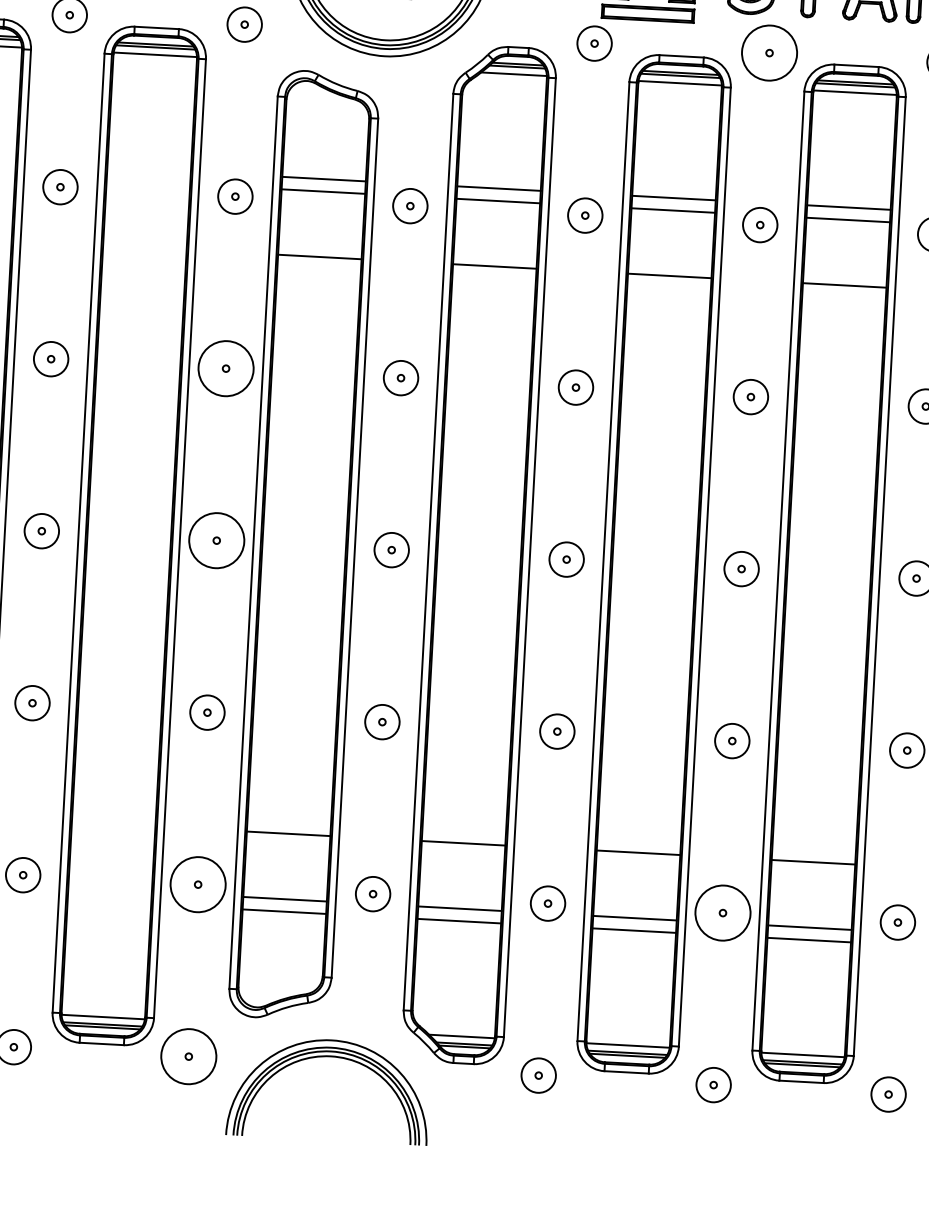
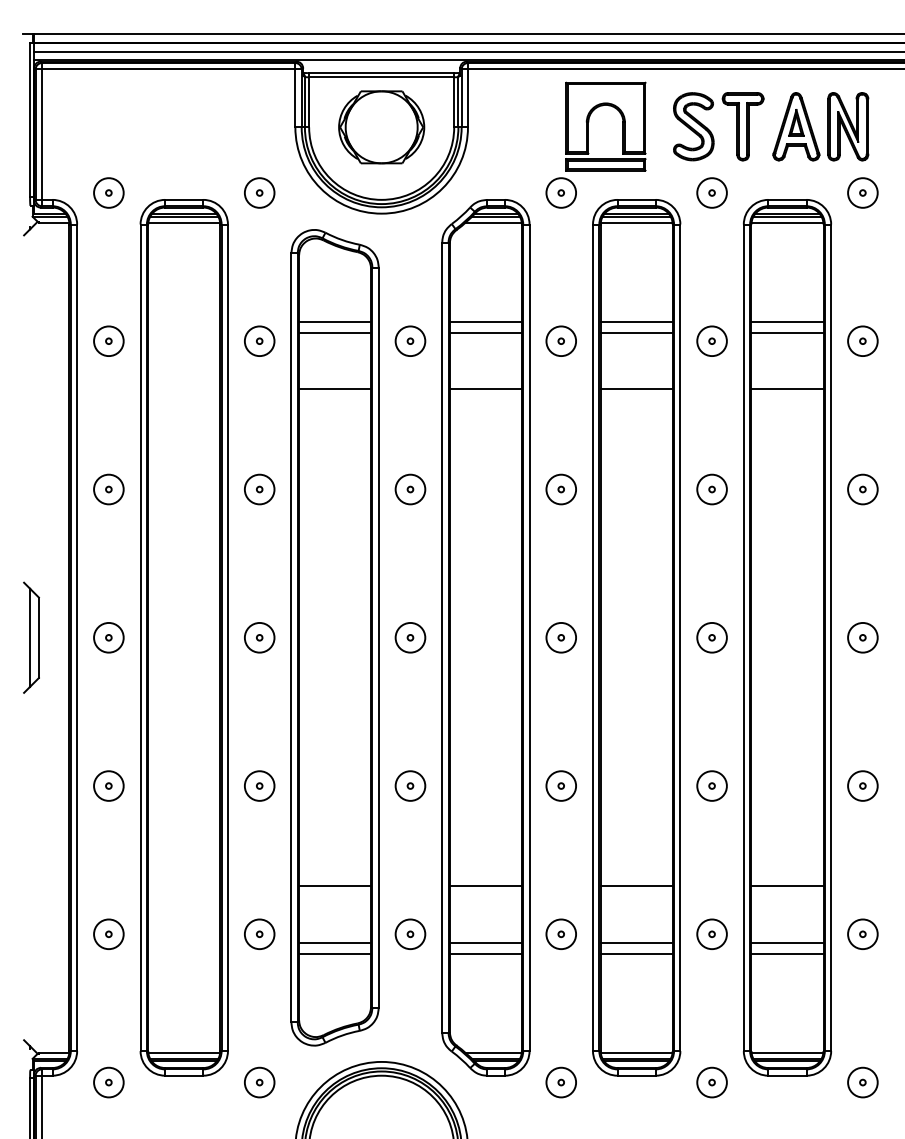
circle: (768, 52) -> (711, 192), size x0.62
circle: (225, 368) -> (259, 489), size x0.62
circle: (216, 540) -> (259, 637), size x0.62
circle: (197, 884) -> (259, 934), size x0.62
circle: (722, 913) -> (711, 934), size x0.62
circle: (188, 1056) -> (259, 1082), size x0.62

